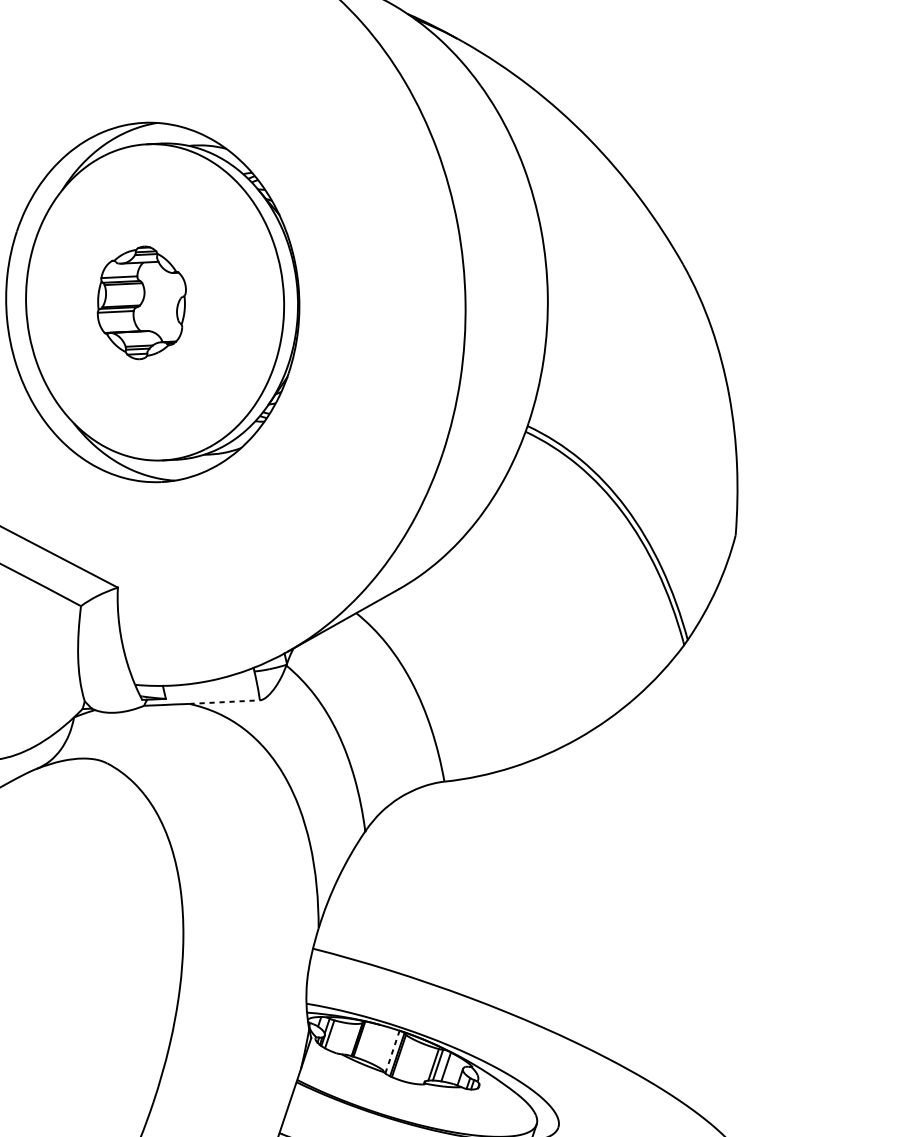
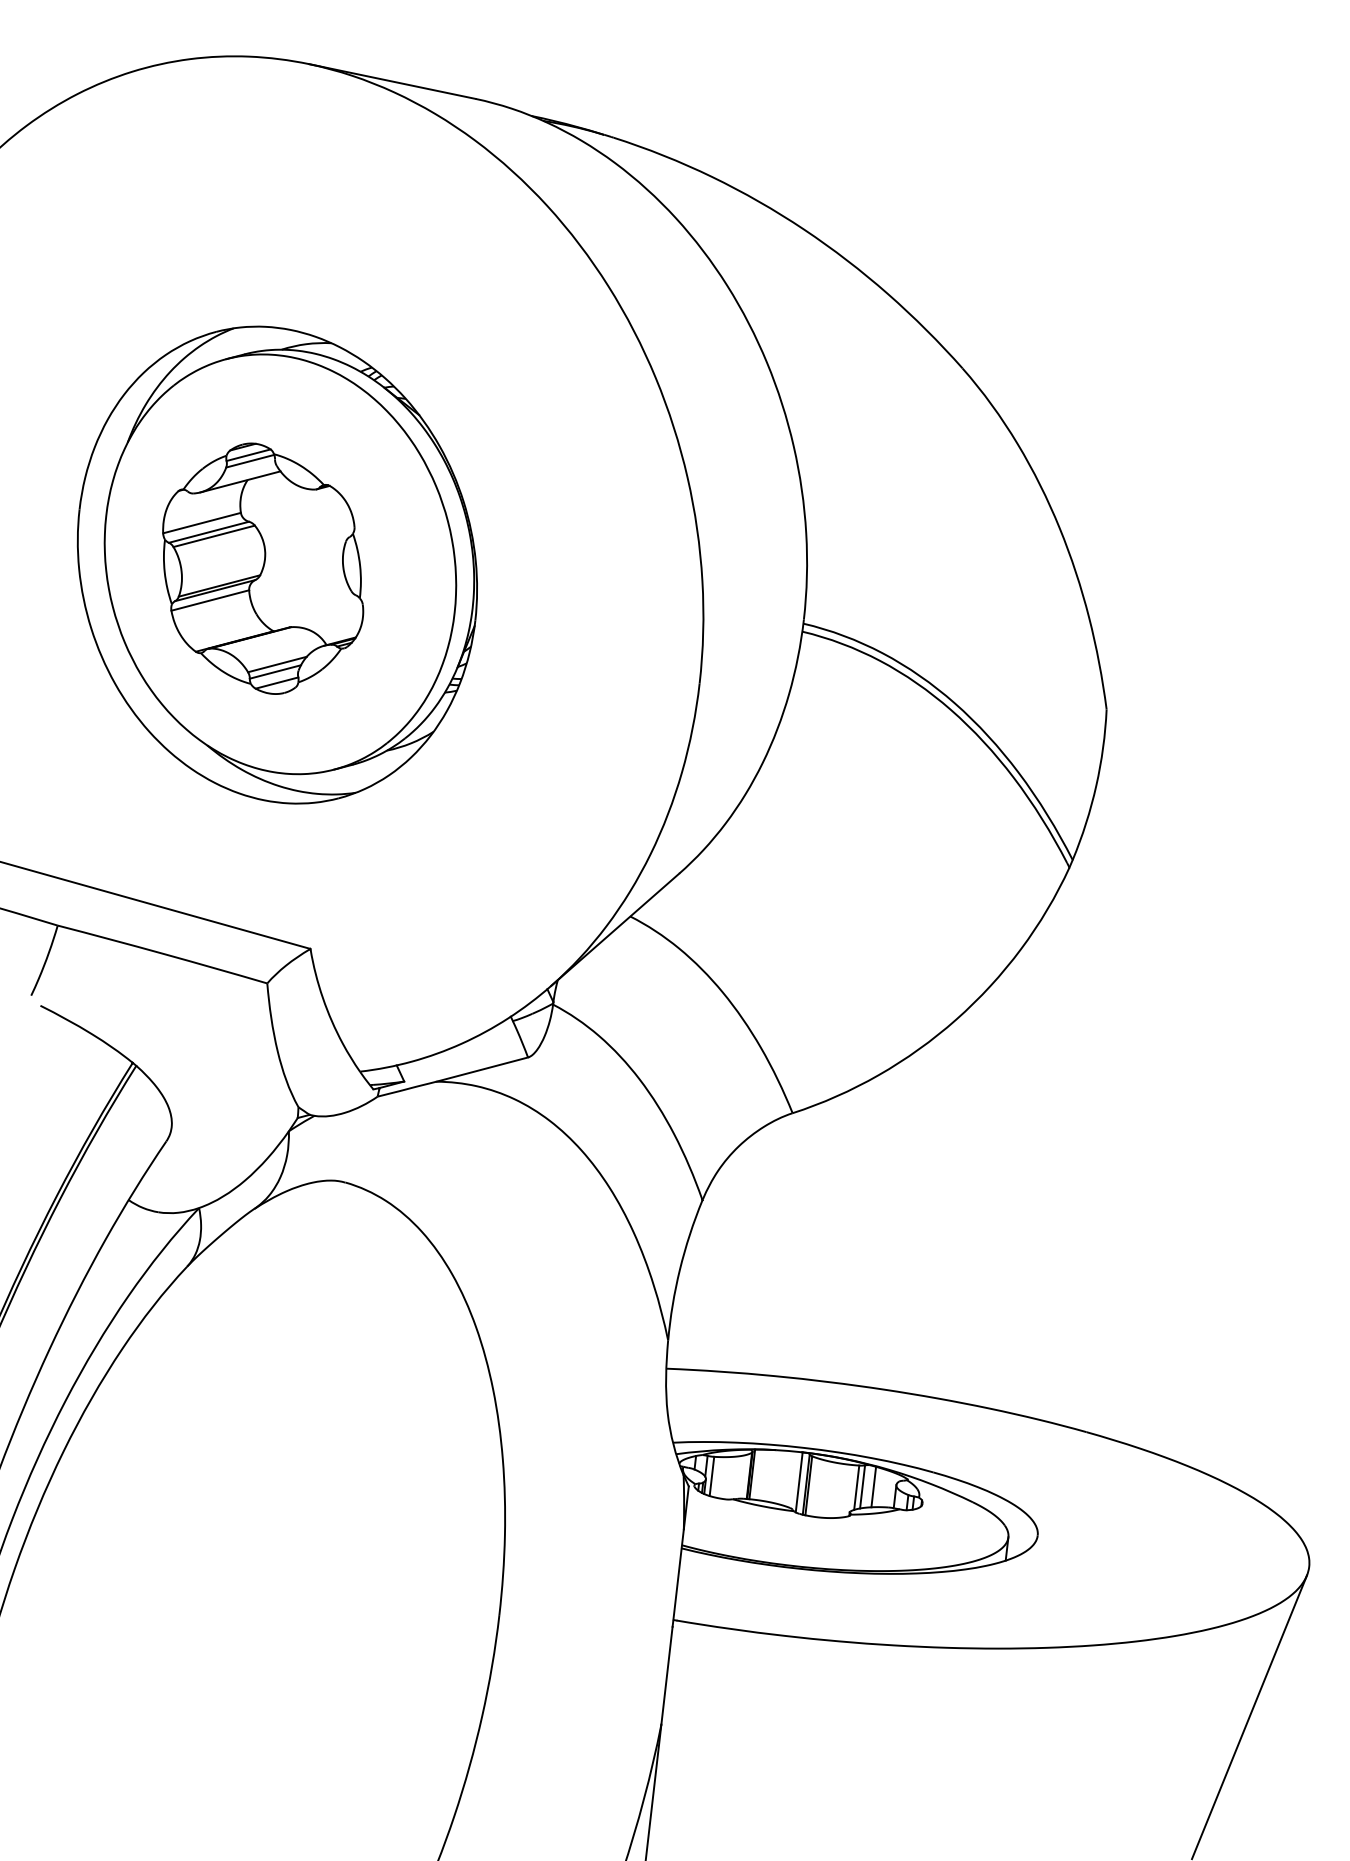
part: (142, 302) -> (263, 568), size x1.67
line: (224, 702) -> (482, 1069), dashed -> solid
line: (392, 1051) -> (799, 1481), dashed -> solid

